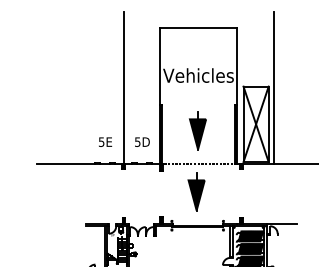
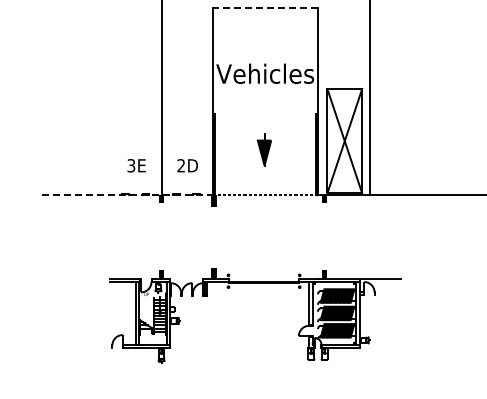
line: (198, 27) -> (265, 7), solid -> dashed
part: (198, 130) -> (264, 149), size x0.6
text: (101, 141) -> (131, 165), 5E -> 3E
text: (137, 141) -> (180, 165), 5D -> 2D
line: (98, 163) -> (127, 195), solid -> dashed
part: (196, 191) -> (262, 233), removed

